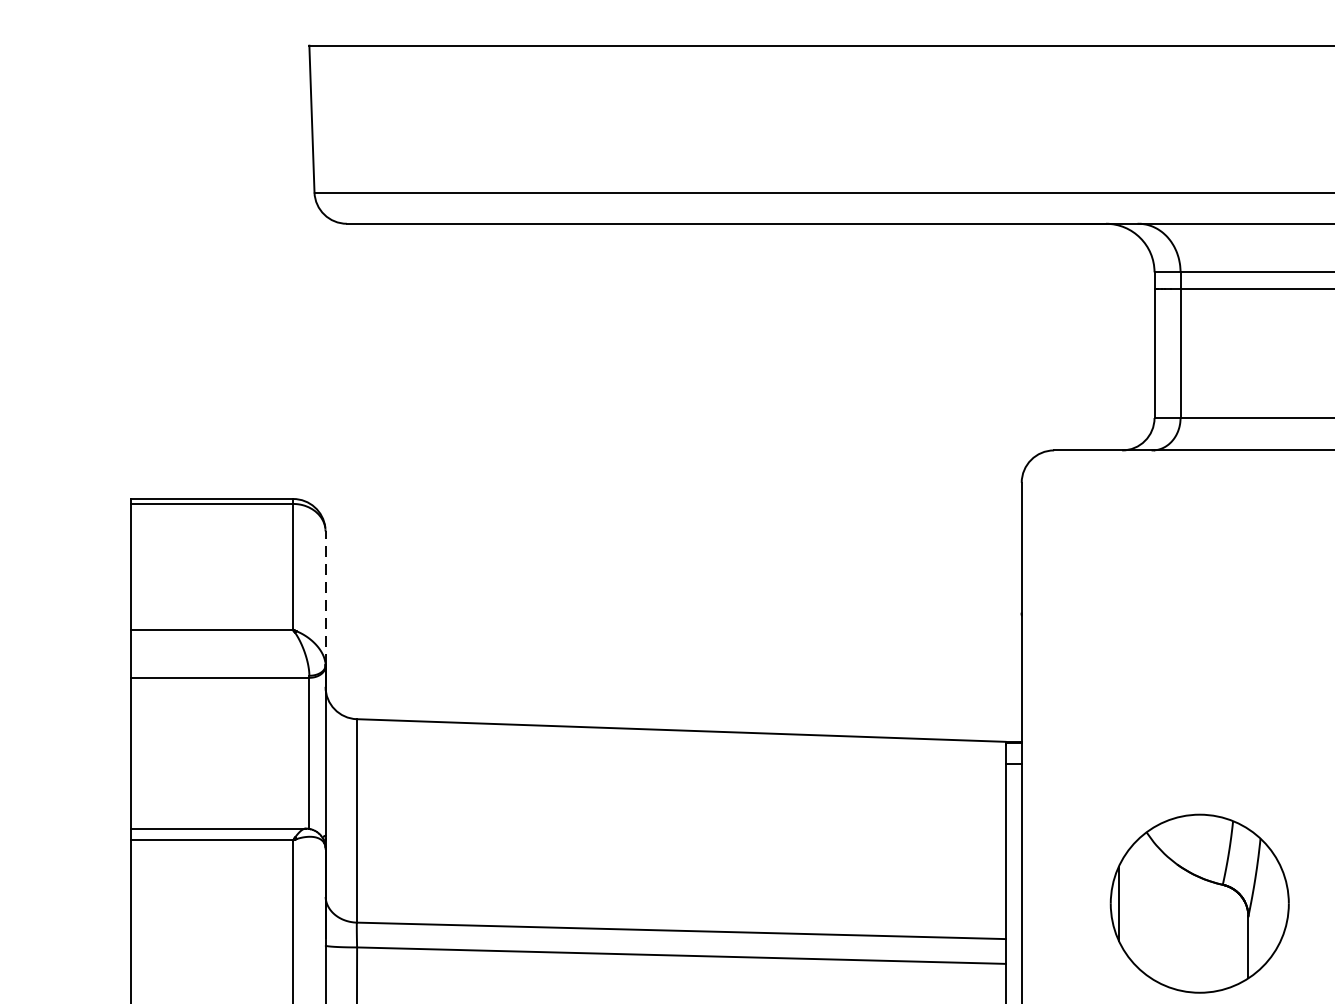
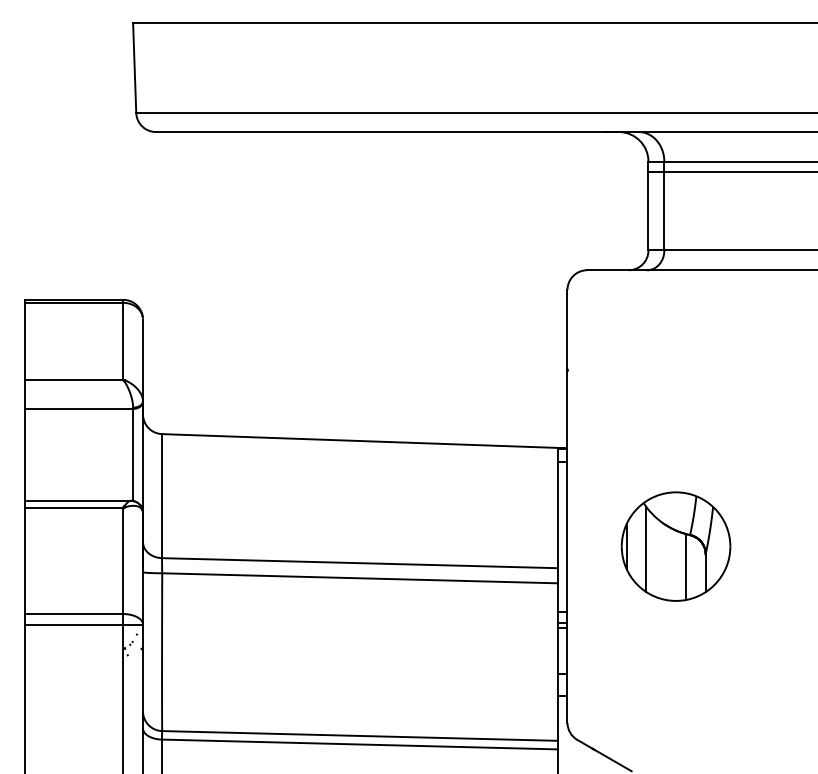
line: (324, 598) -> (142, 360), dashed -> solid
line: (1151, 908) -> (646, 549), added
line: (1215, 936) -> (685, 566), added

